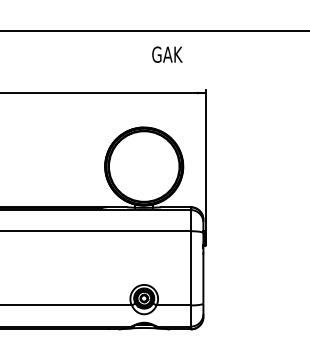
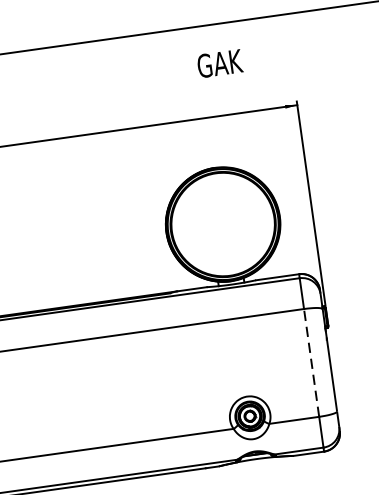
text: (167, 54) -> (220, 63), moved
line: (190, 267) -> (310, 361), solid -> dashed

